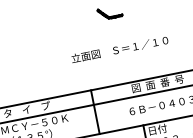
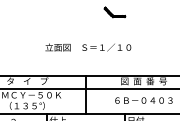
text: (120, 49) -> (88, 47), moved

